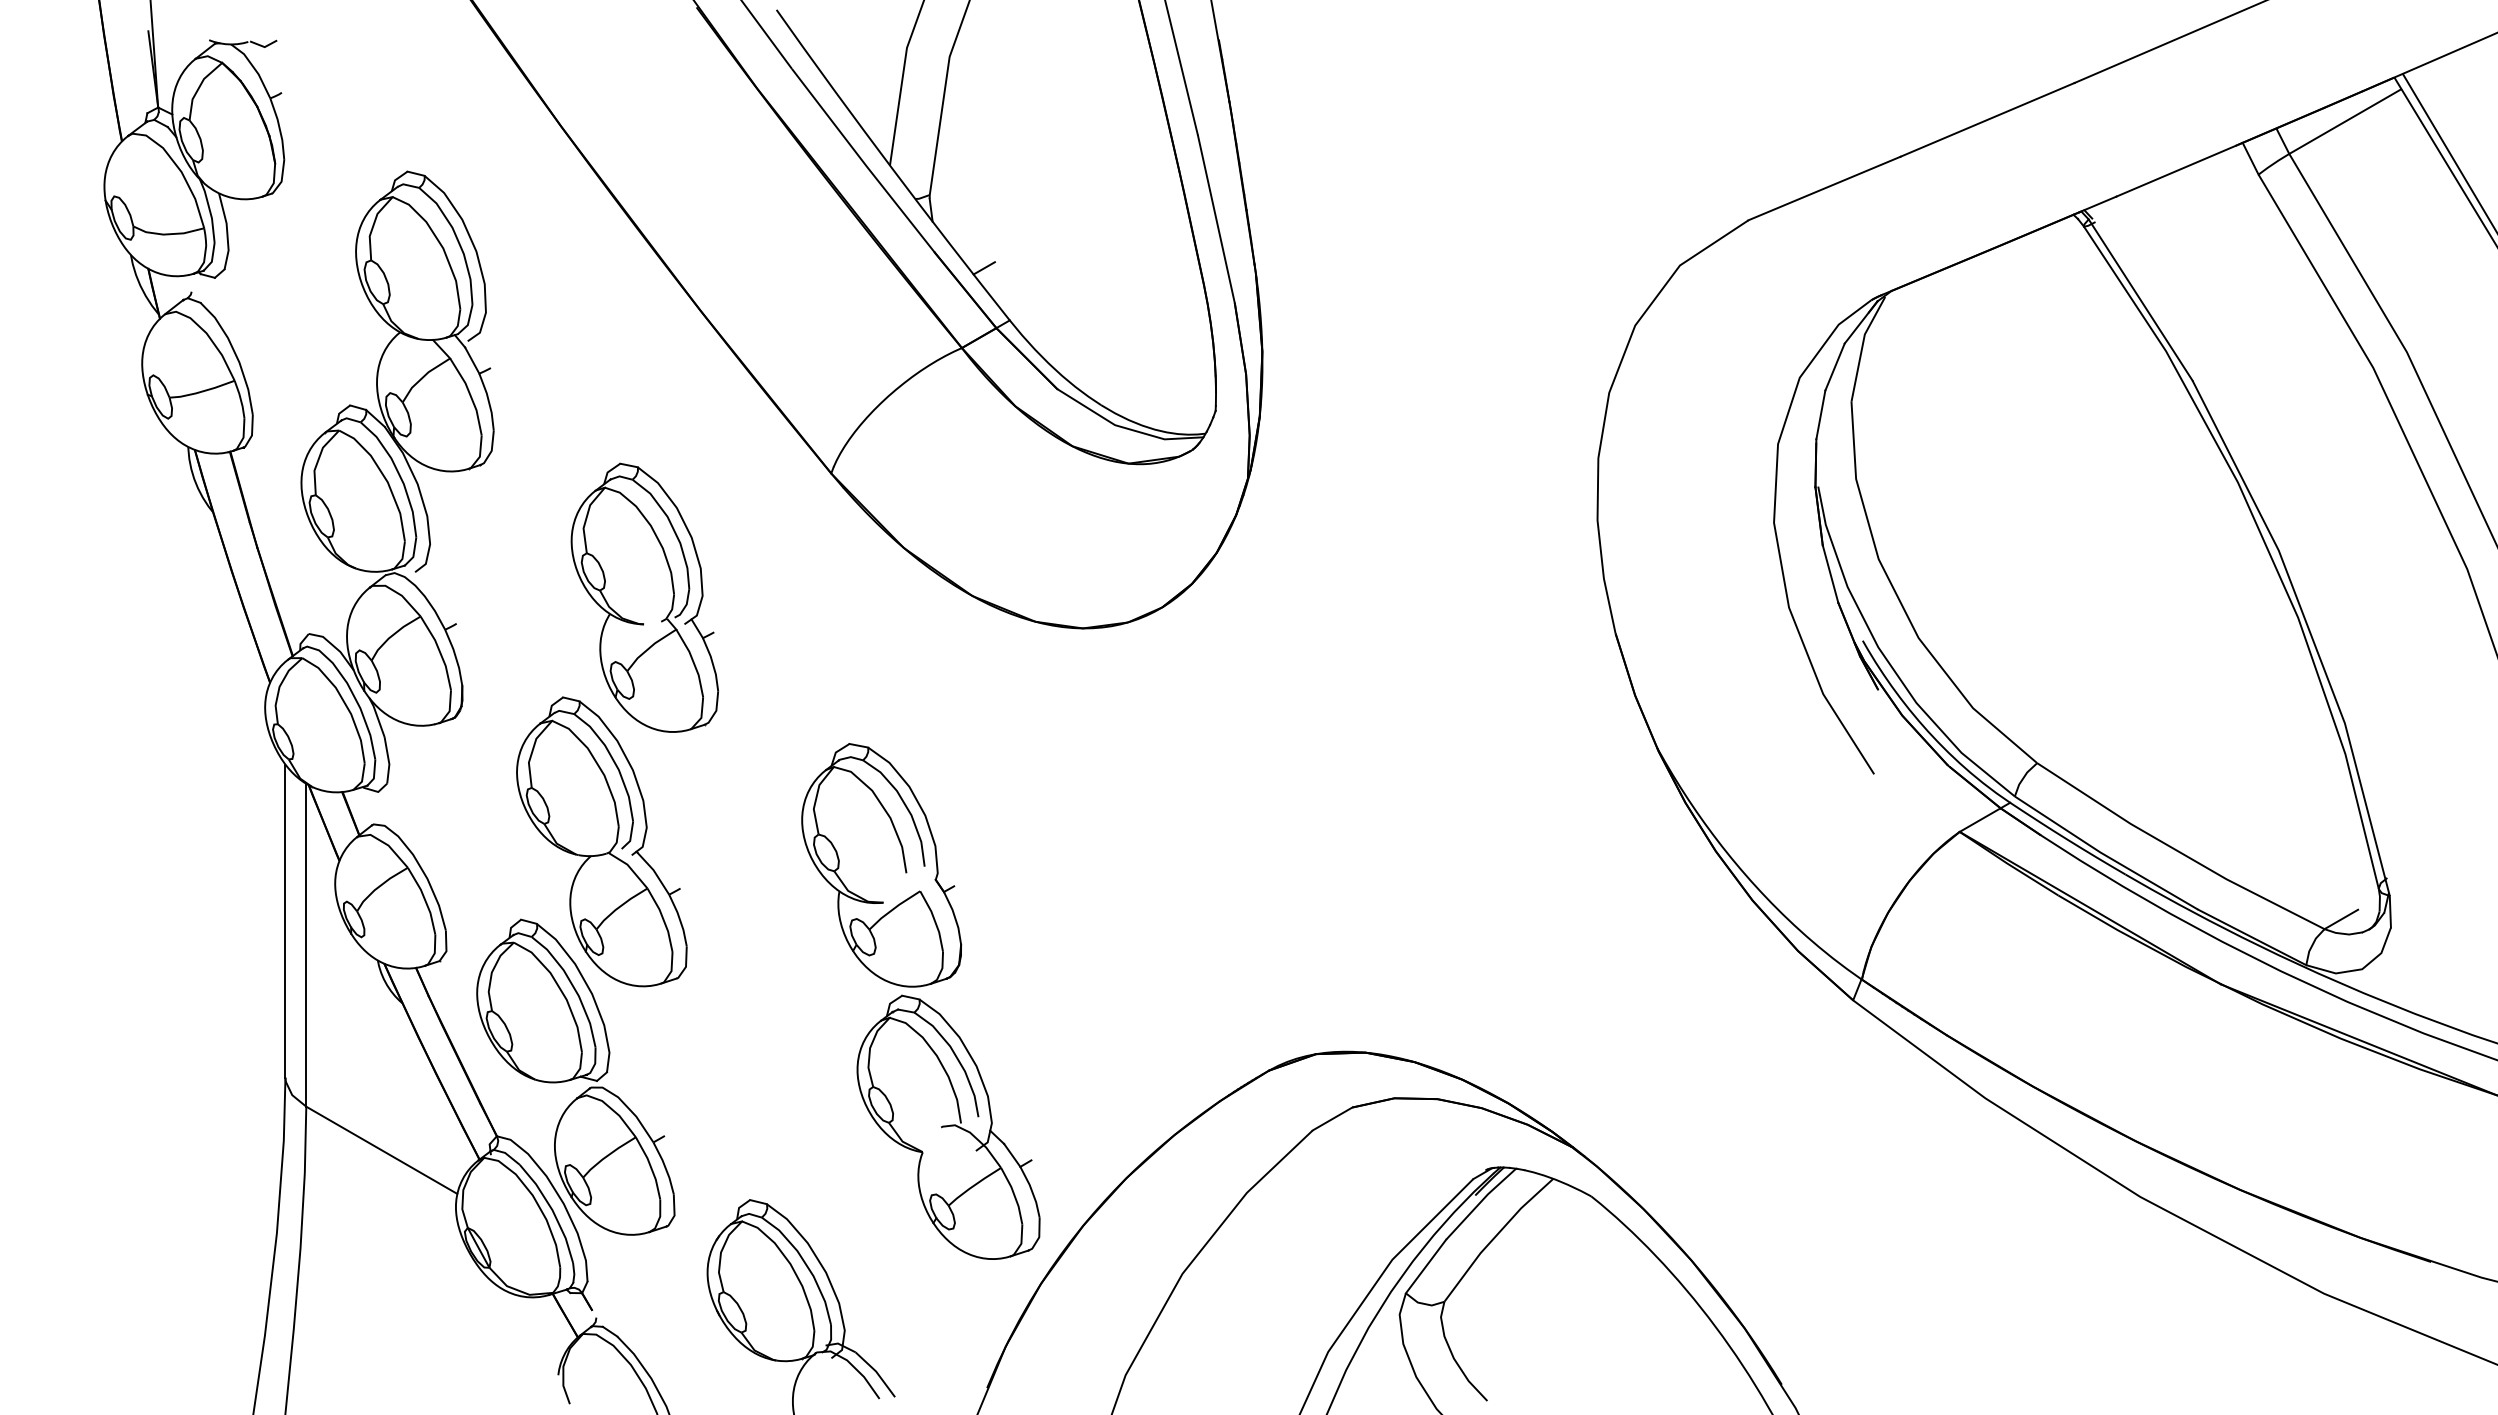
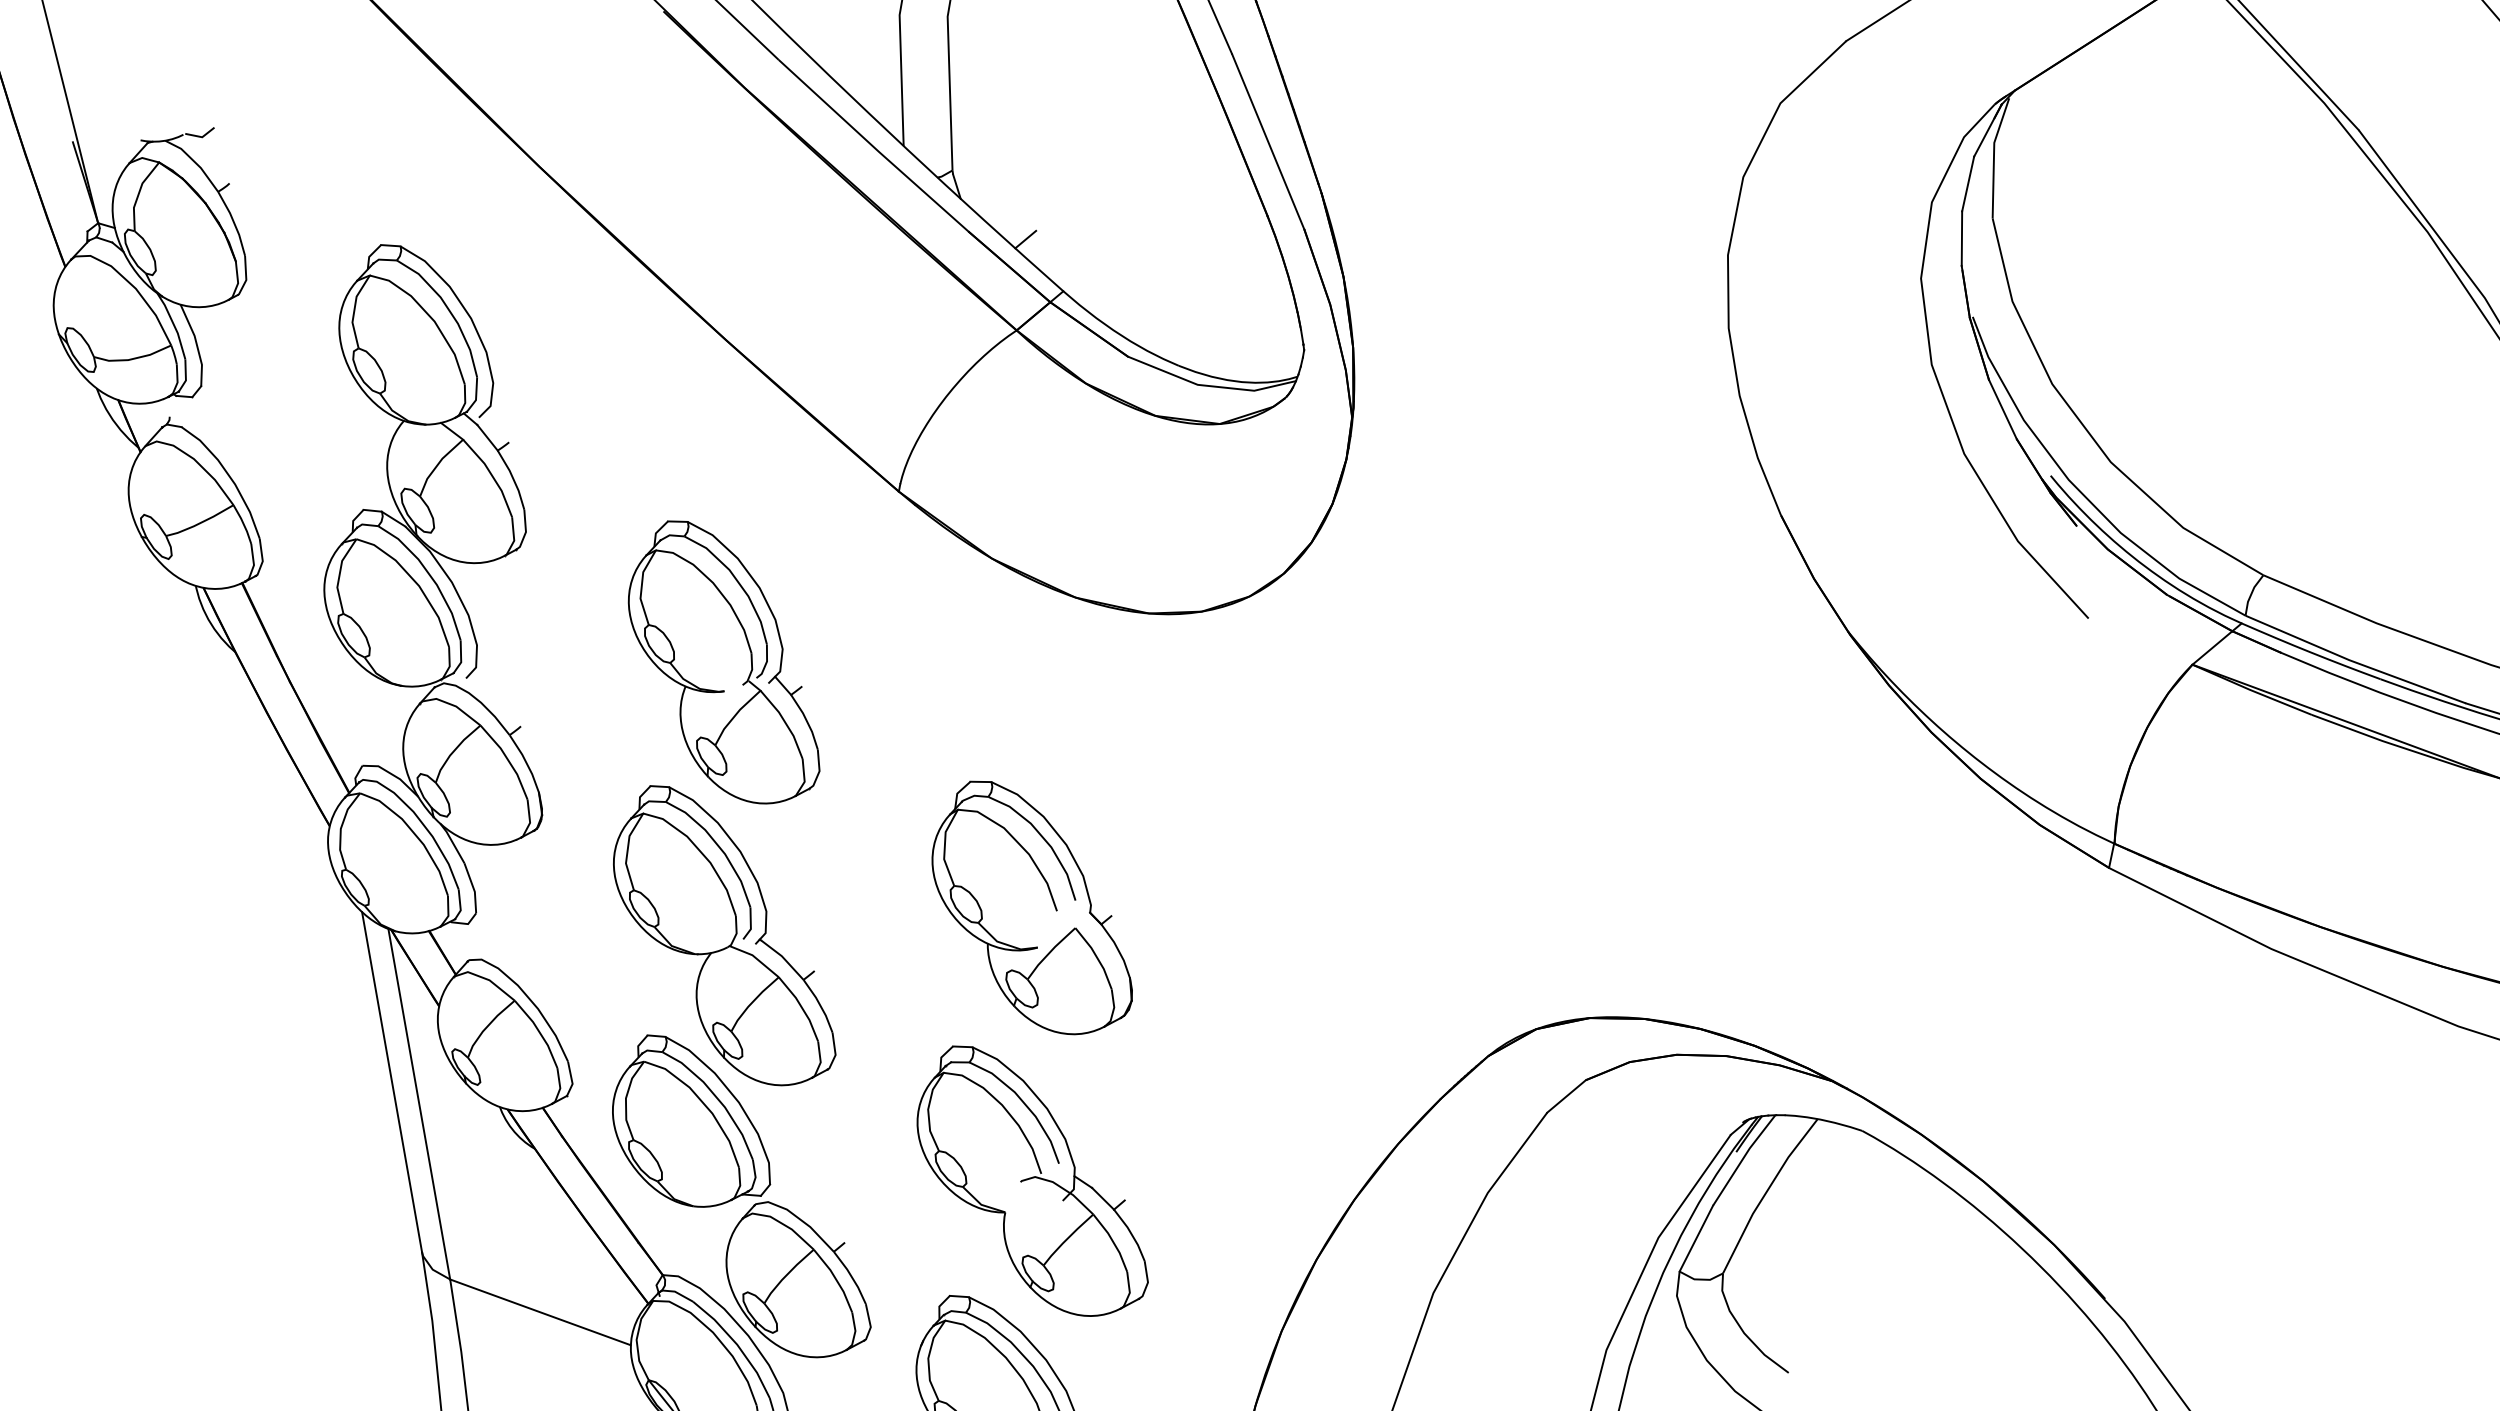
part: (948, 1126) -> (1028, 1179), moved

